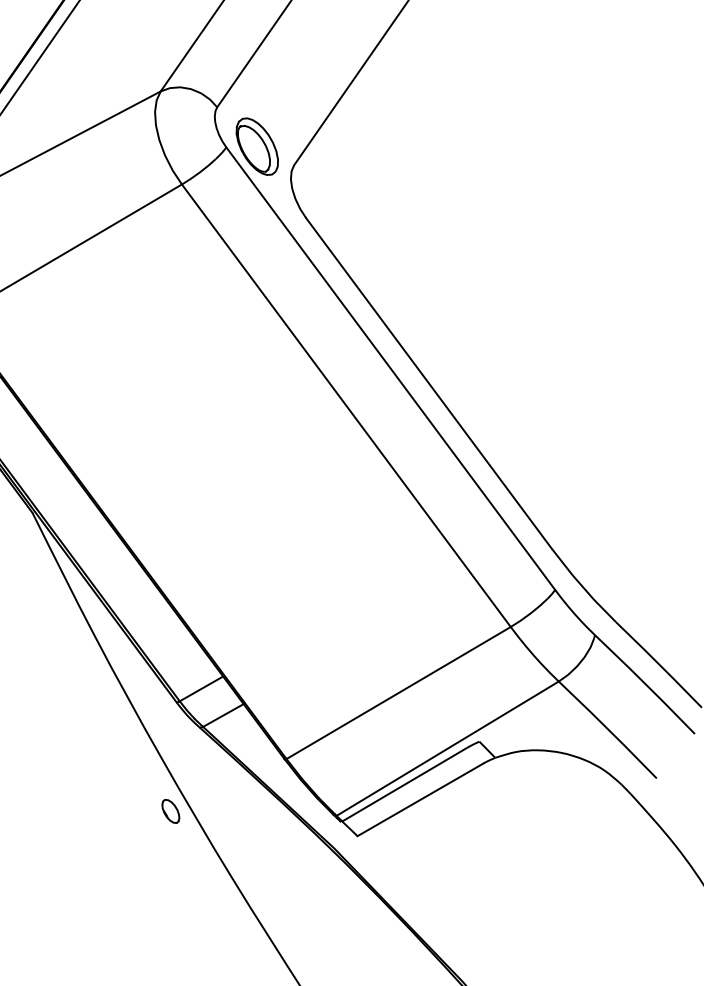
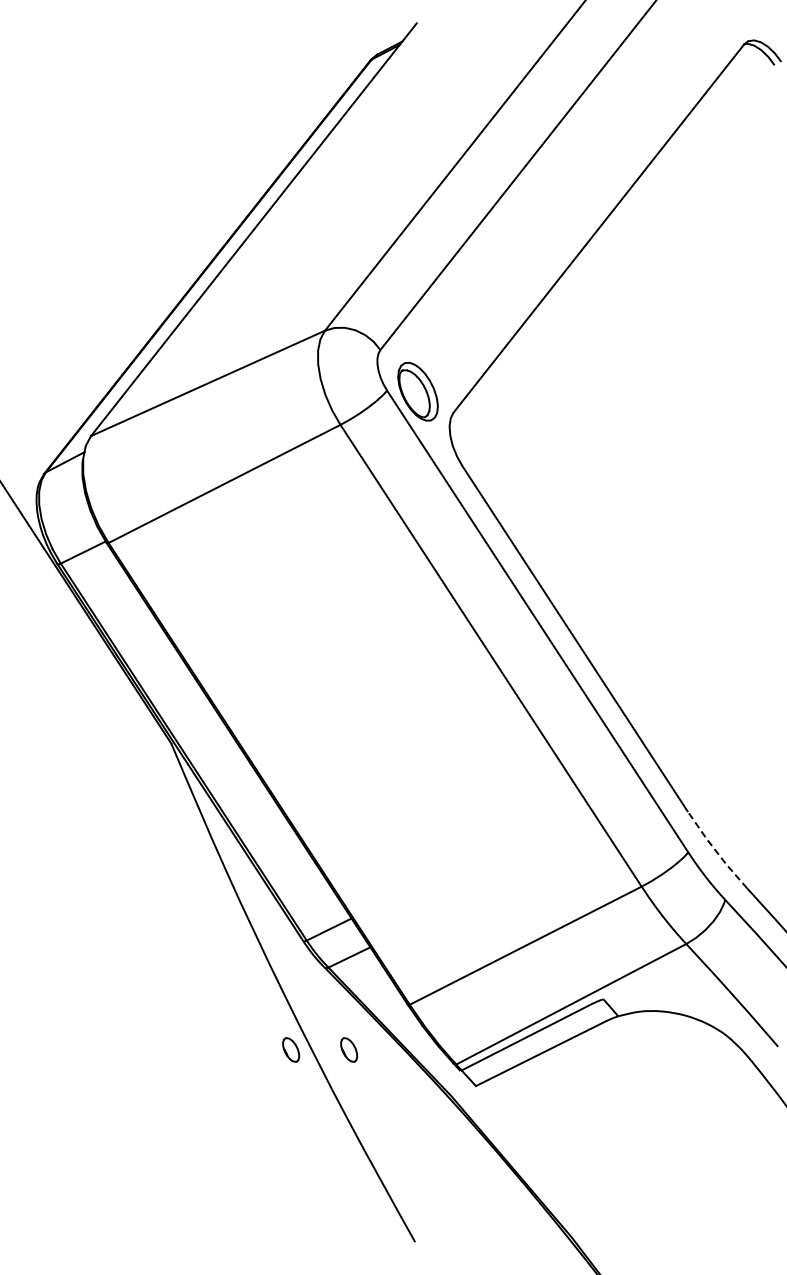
line: (582, 586) -> (715, 850), solid -> dashed
part: (229, 807) -> (349, 1049), added

